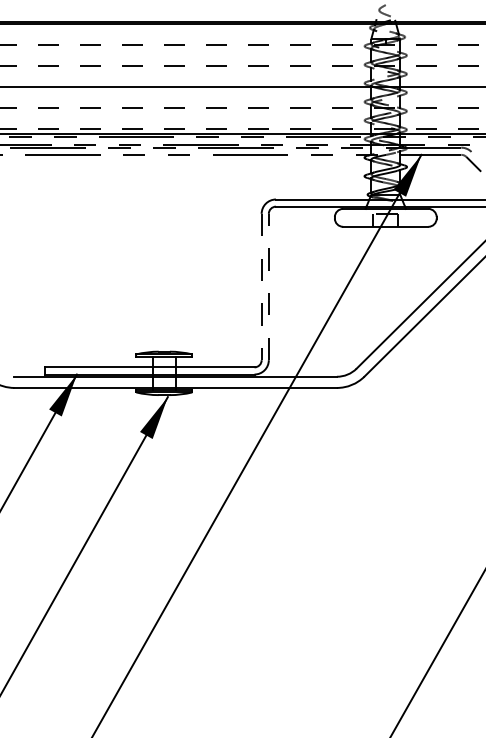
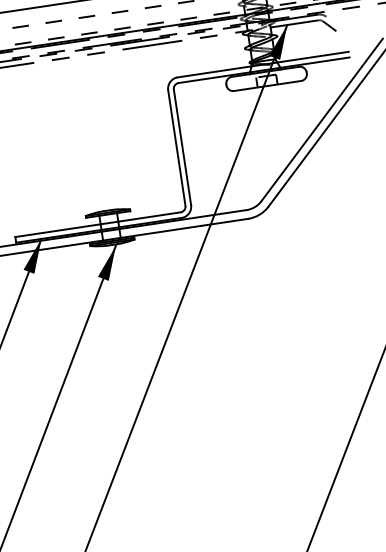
line: (268, 286) -> (182, 146), dashed -> solid
line: (261, 287) -> (176, 148), dashed -> solid

